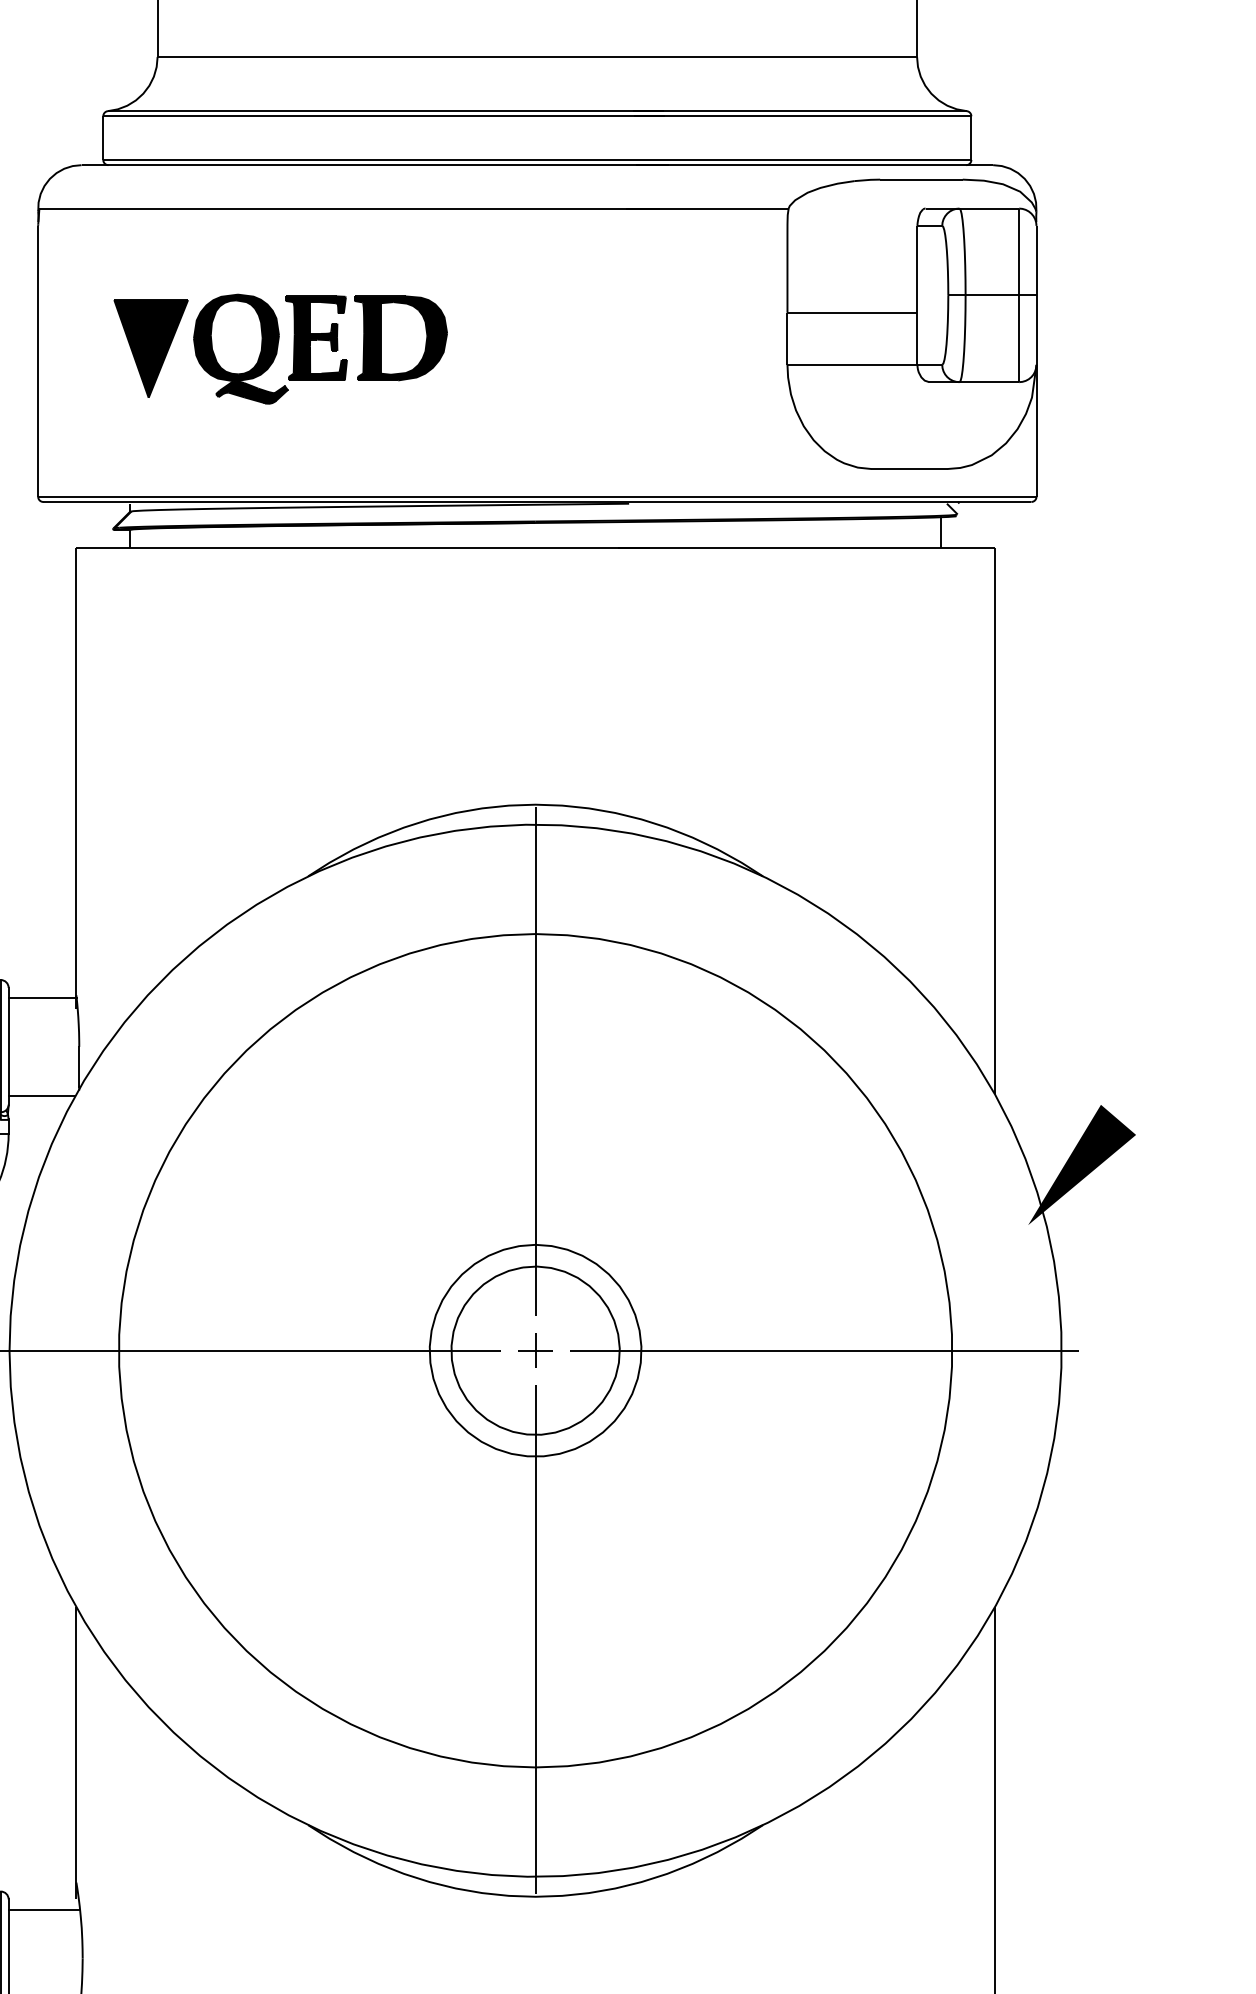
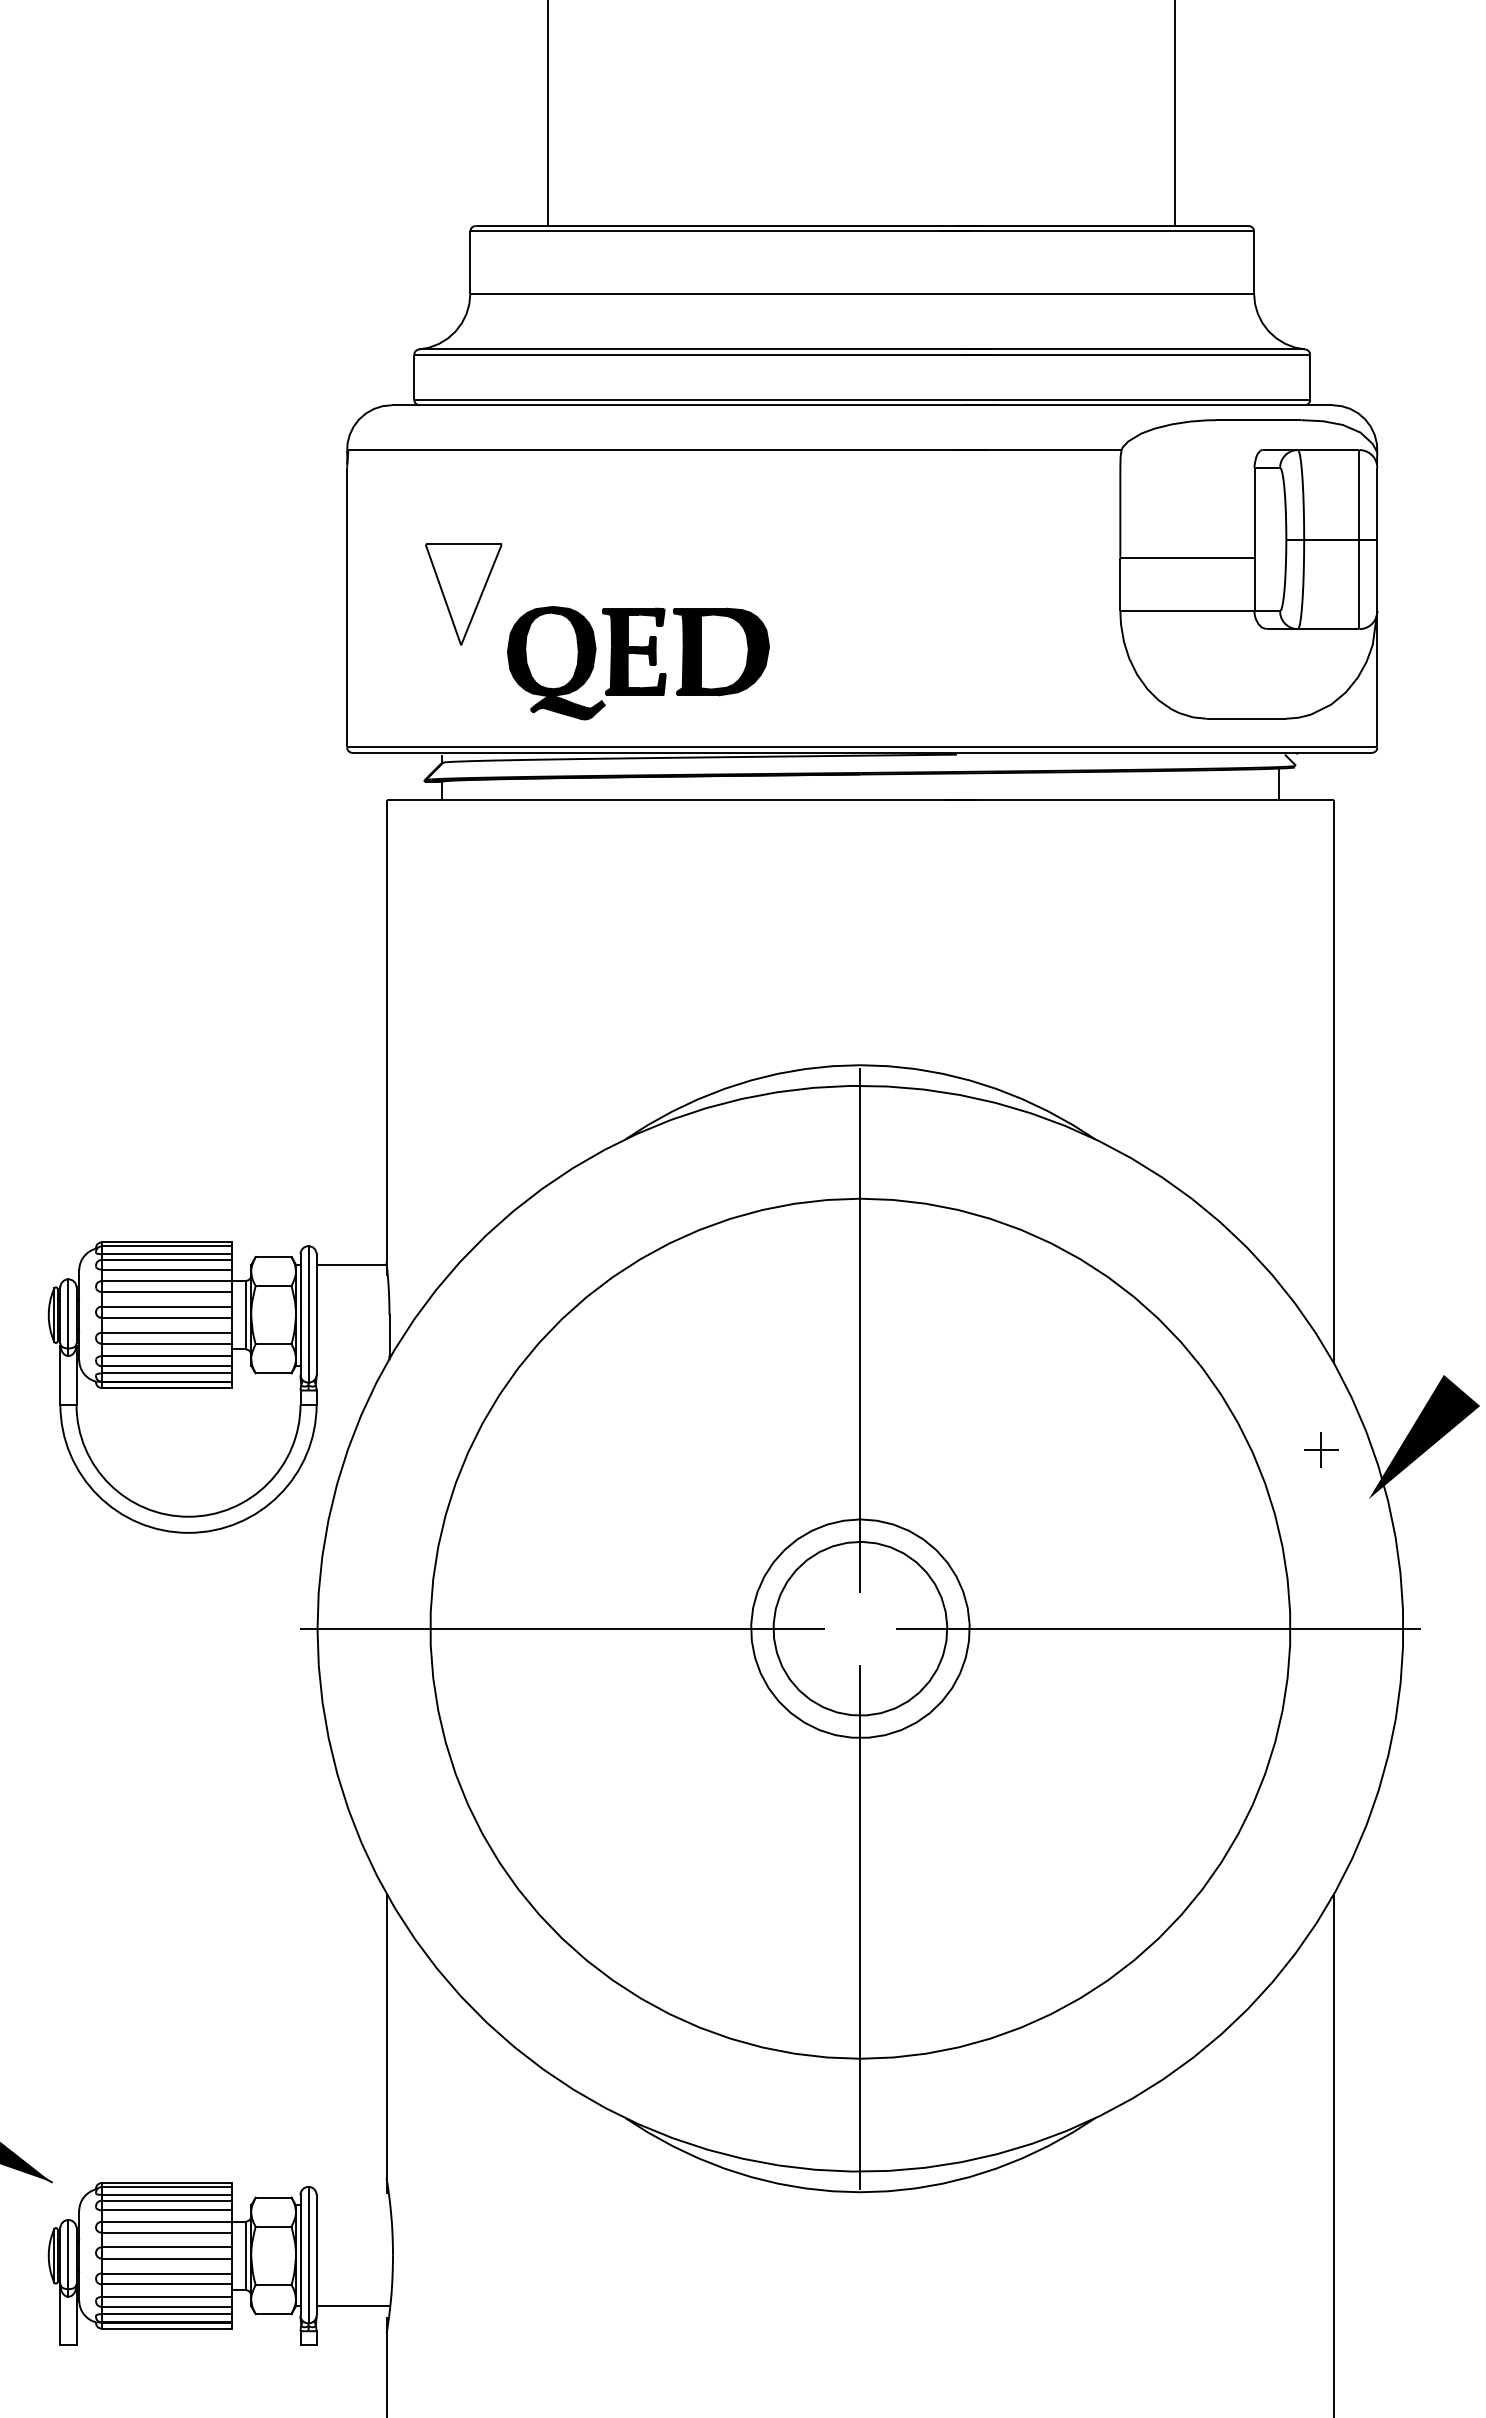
part: (320, 340) -> (638, 654), moved
fill: (150, 348) -> (463, 594), removed
line: (41, 1095) -> (350, 1365), removed
part: (535, 1350) -> (1321, 1449), moved
line: (44, 1909) -> (353, 2205), removed

